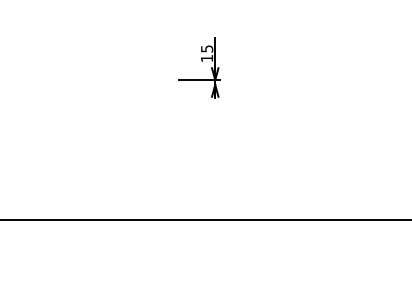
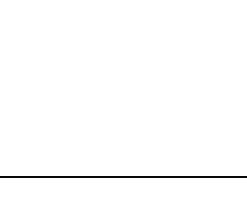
part: (201, 61) -> (83, 50), removed

